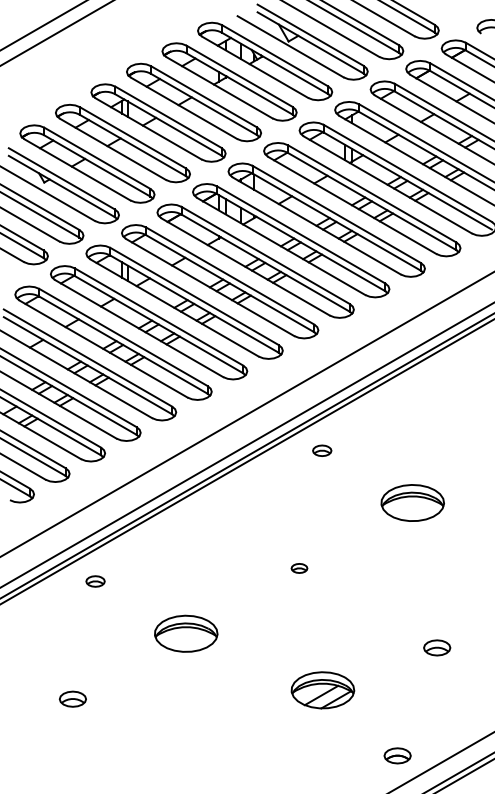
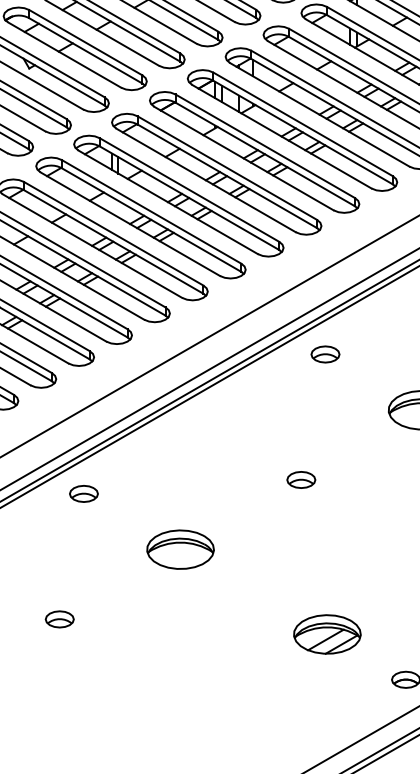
part: (322, 450) -> (325, 354), size x1.43
part: (299, 568) -> (301, 480), size x1.67
part: (95, 581) -> (83, 493), size x1.43
part: (322, 690) -> (326, 634), moved

